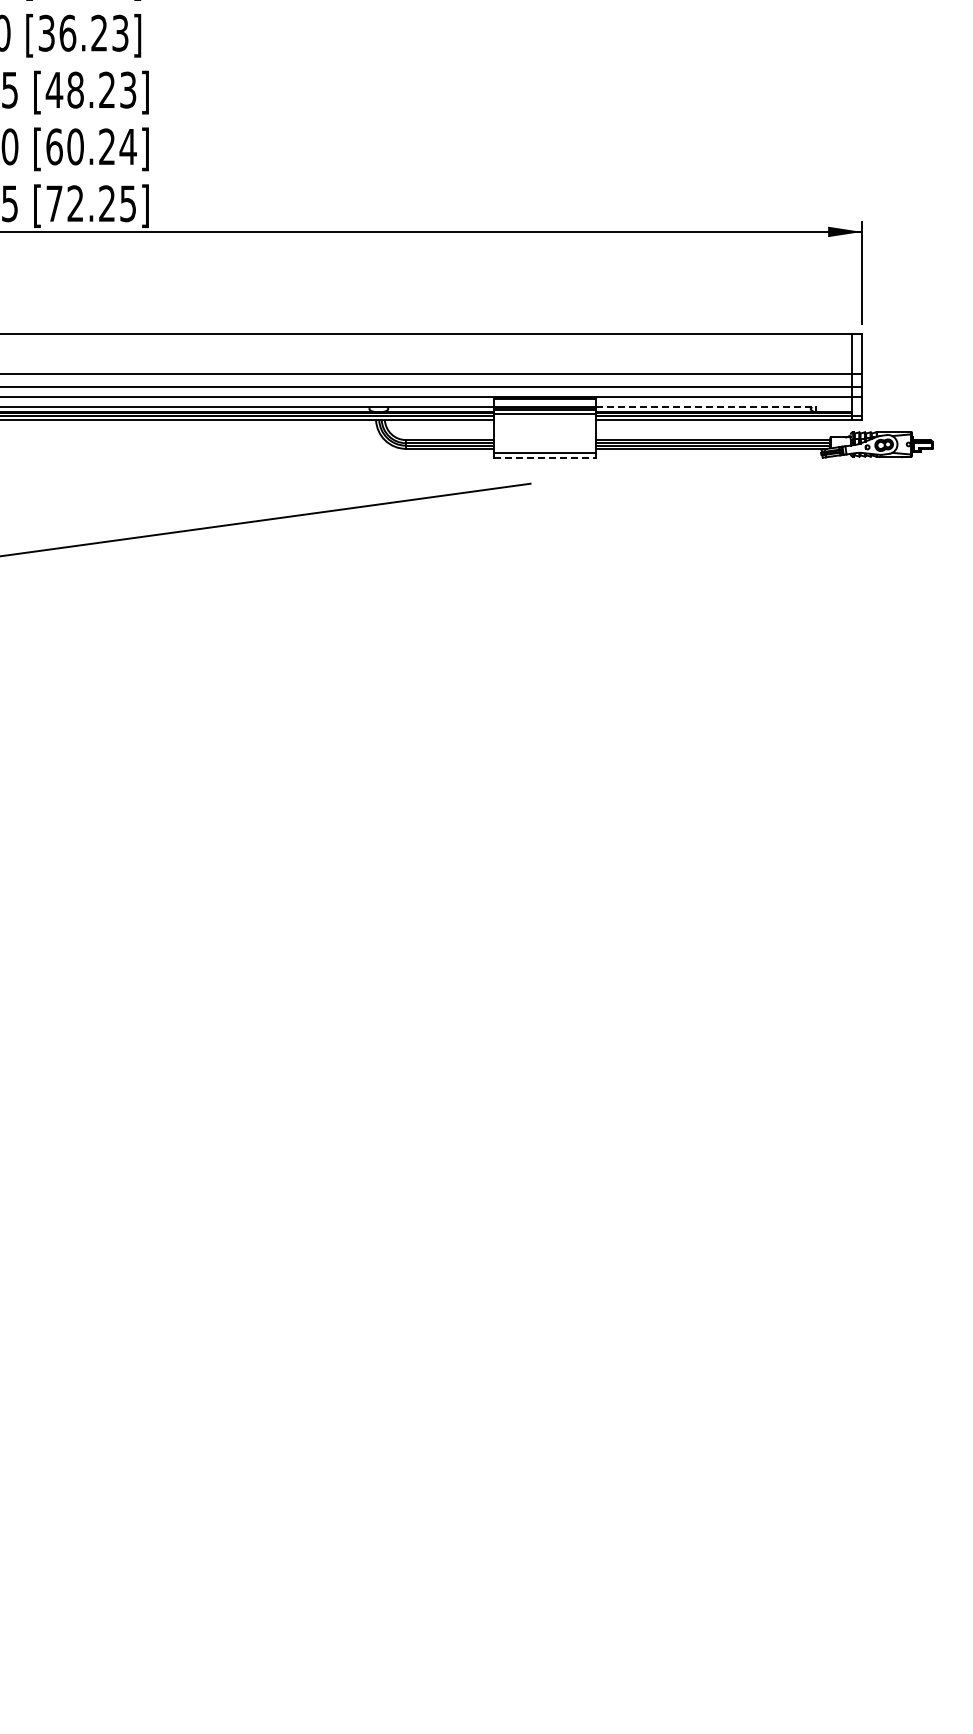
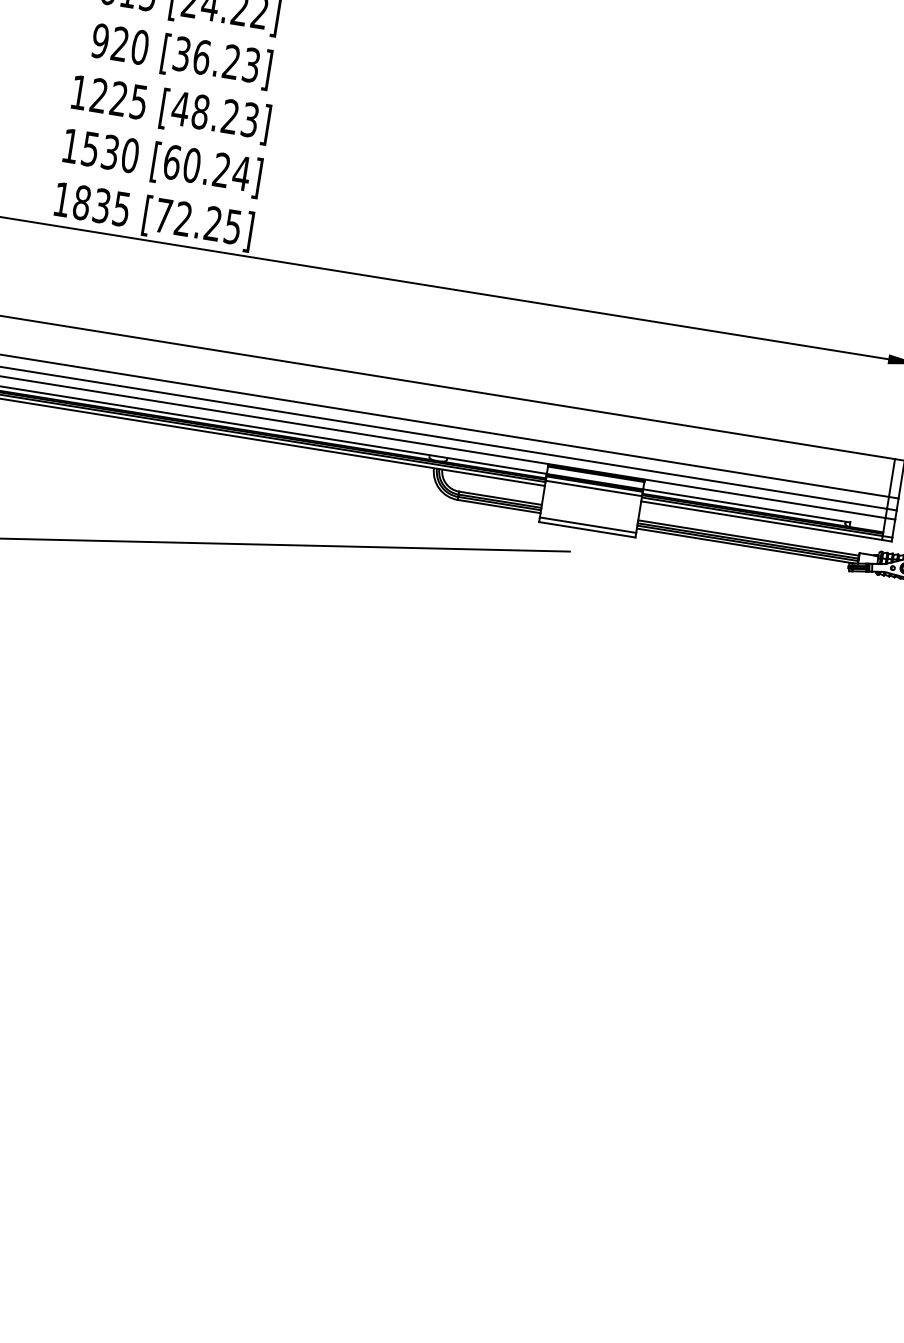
line: (705, 407) -> (746, 506), dashed -> solid
line: (545, 458) -> (587, 530), dashed -> solid

